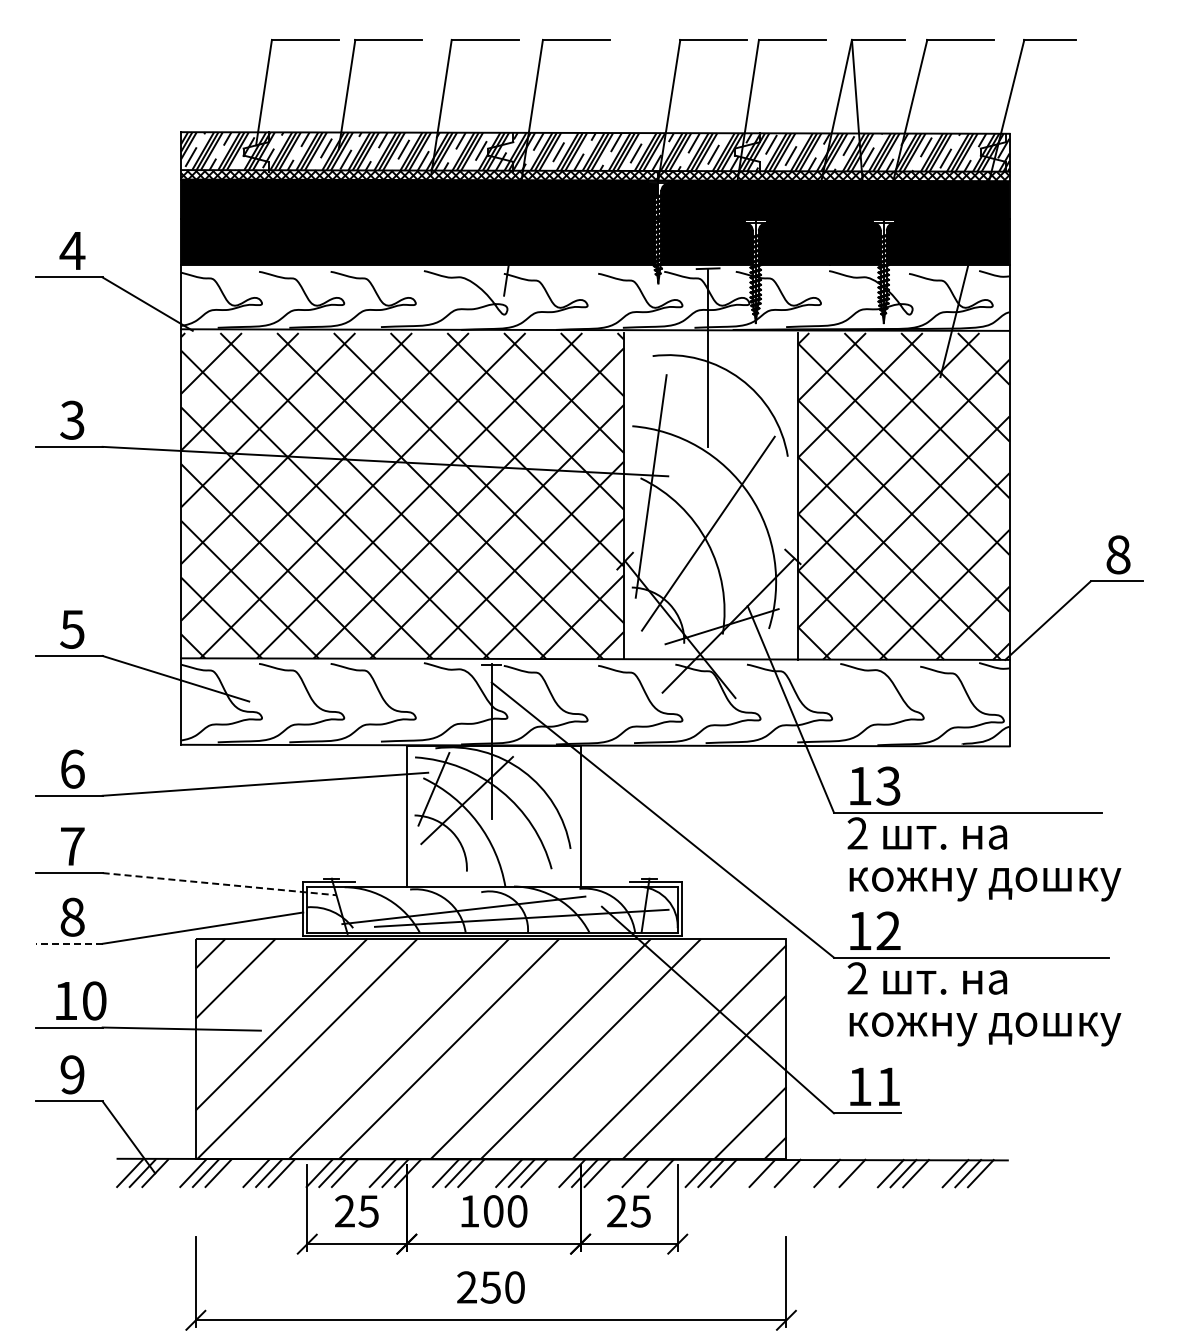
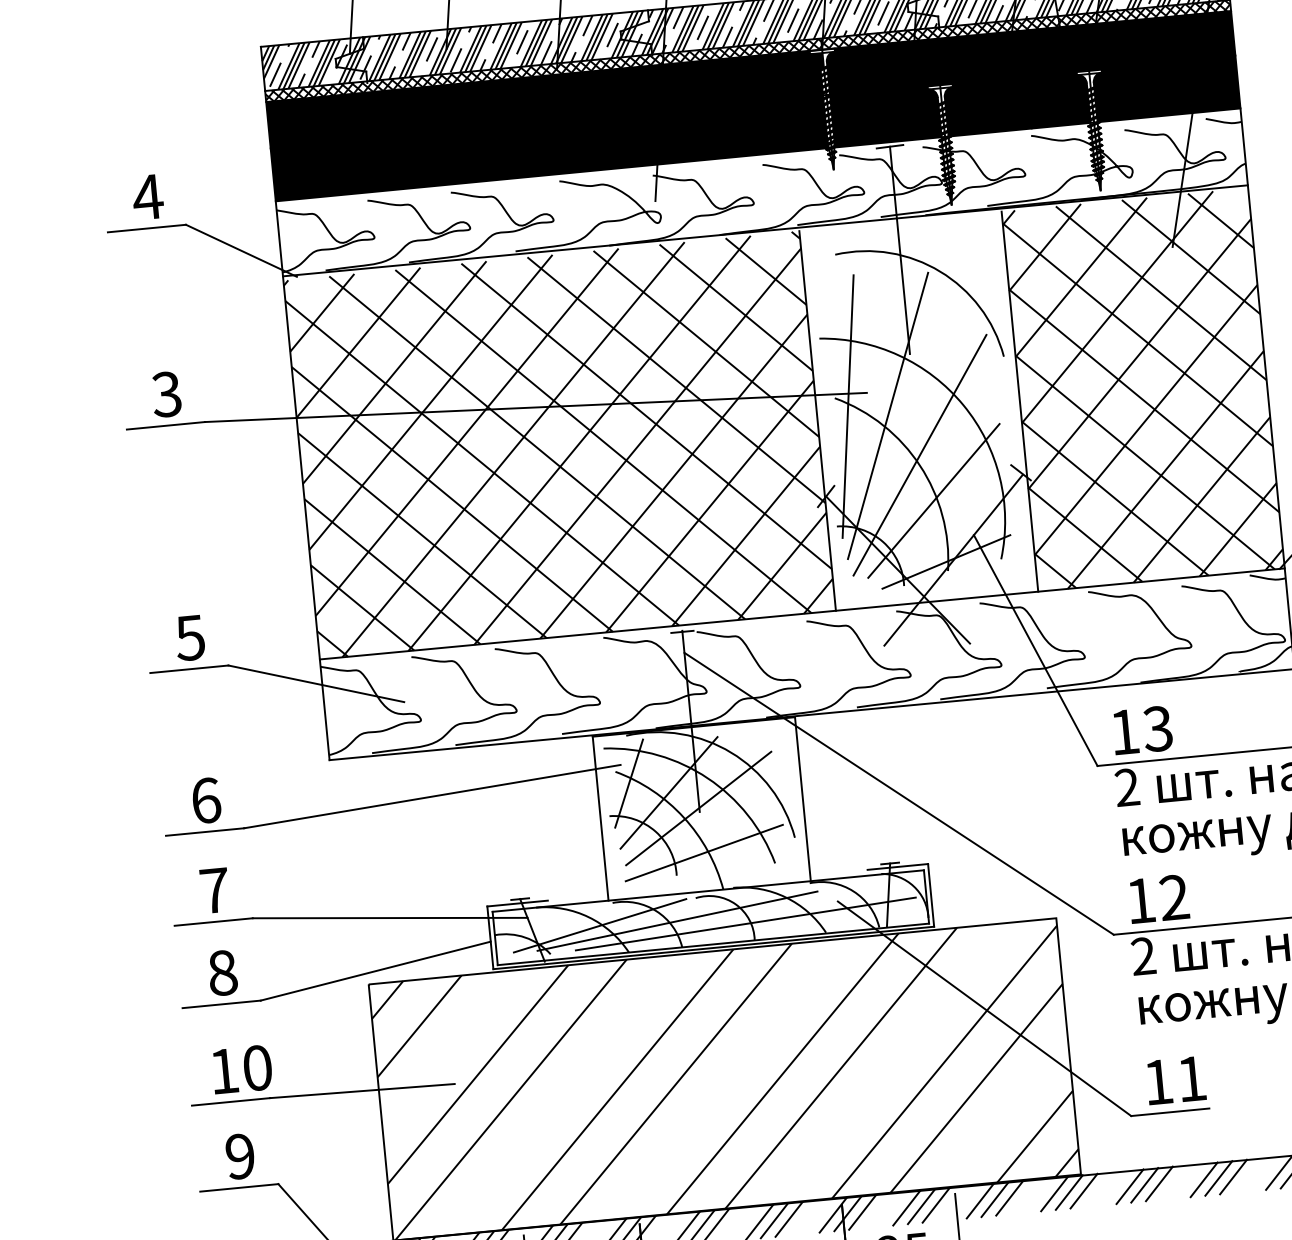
line: (684, 497) -> (888, 415), added
line: (716, 573) -> (933, 500), added
line: (490, 815) -> (697, 807), added
line: (492, 854) -> (704, 852), added
line: (220, 884) -> (391, 918), dashed -> solid
line: (397, 907) -> (599, 925), added
line: (69, 943) -> (222, 1003), dashed -> solid
line: (647, 1173) -> (920, 1206), added
line: (774, 1173) -> (1068, 1192), added
line: (839, 1173) -> (1144, 1185), added

